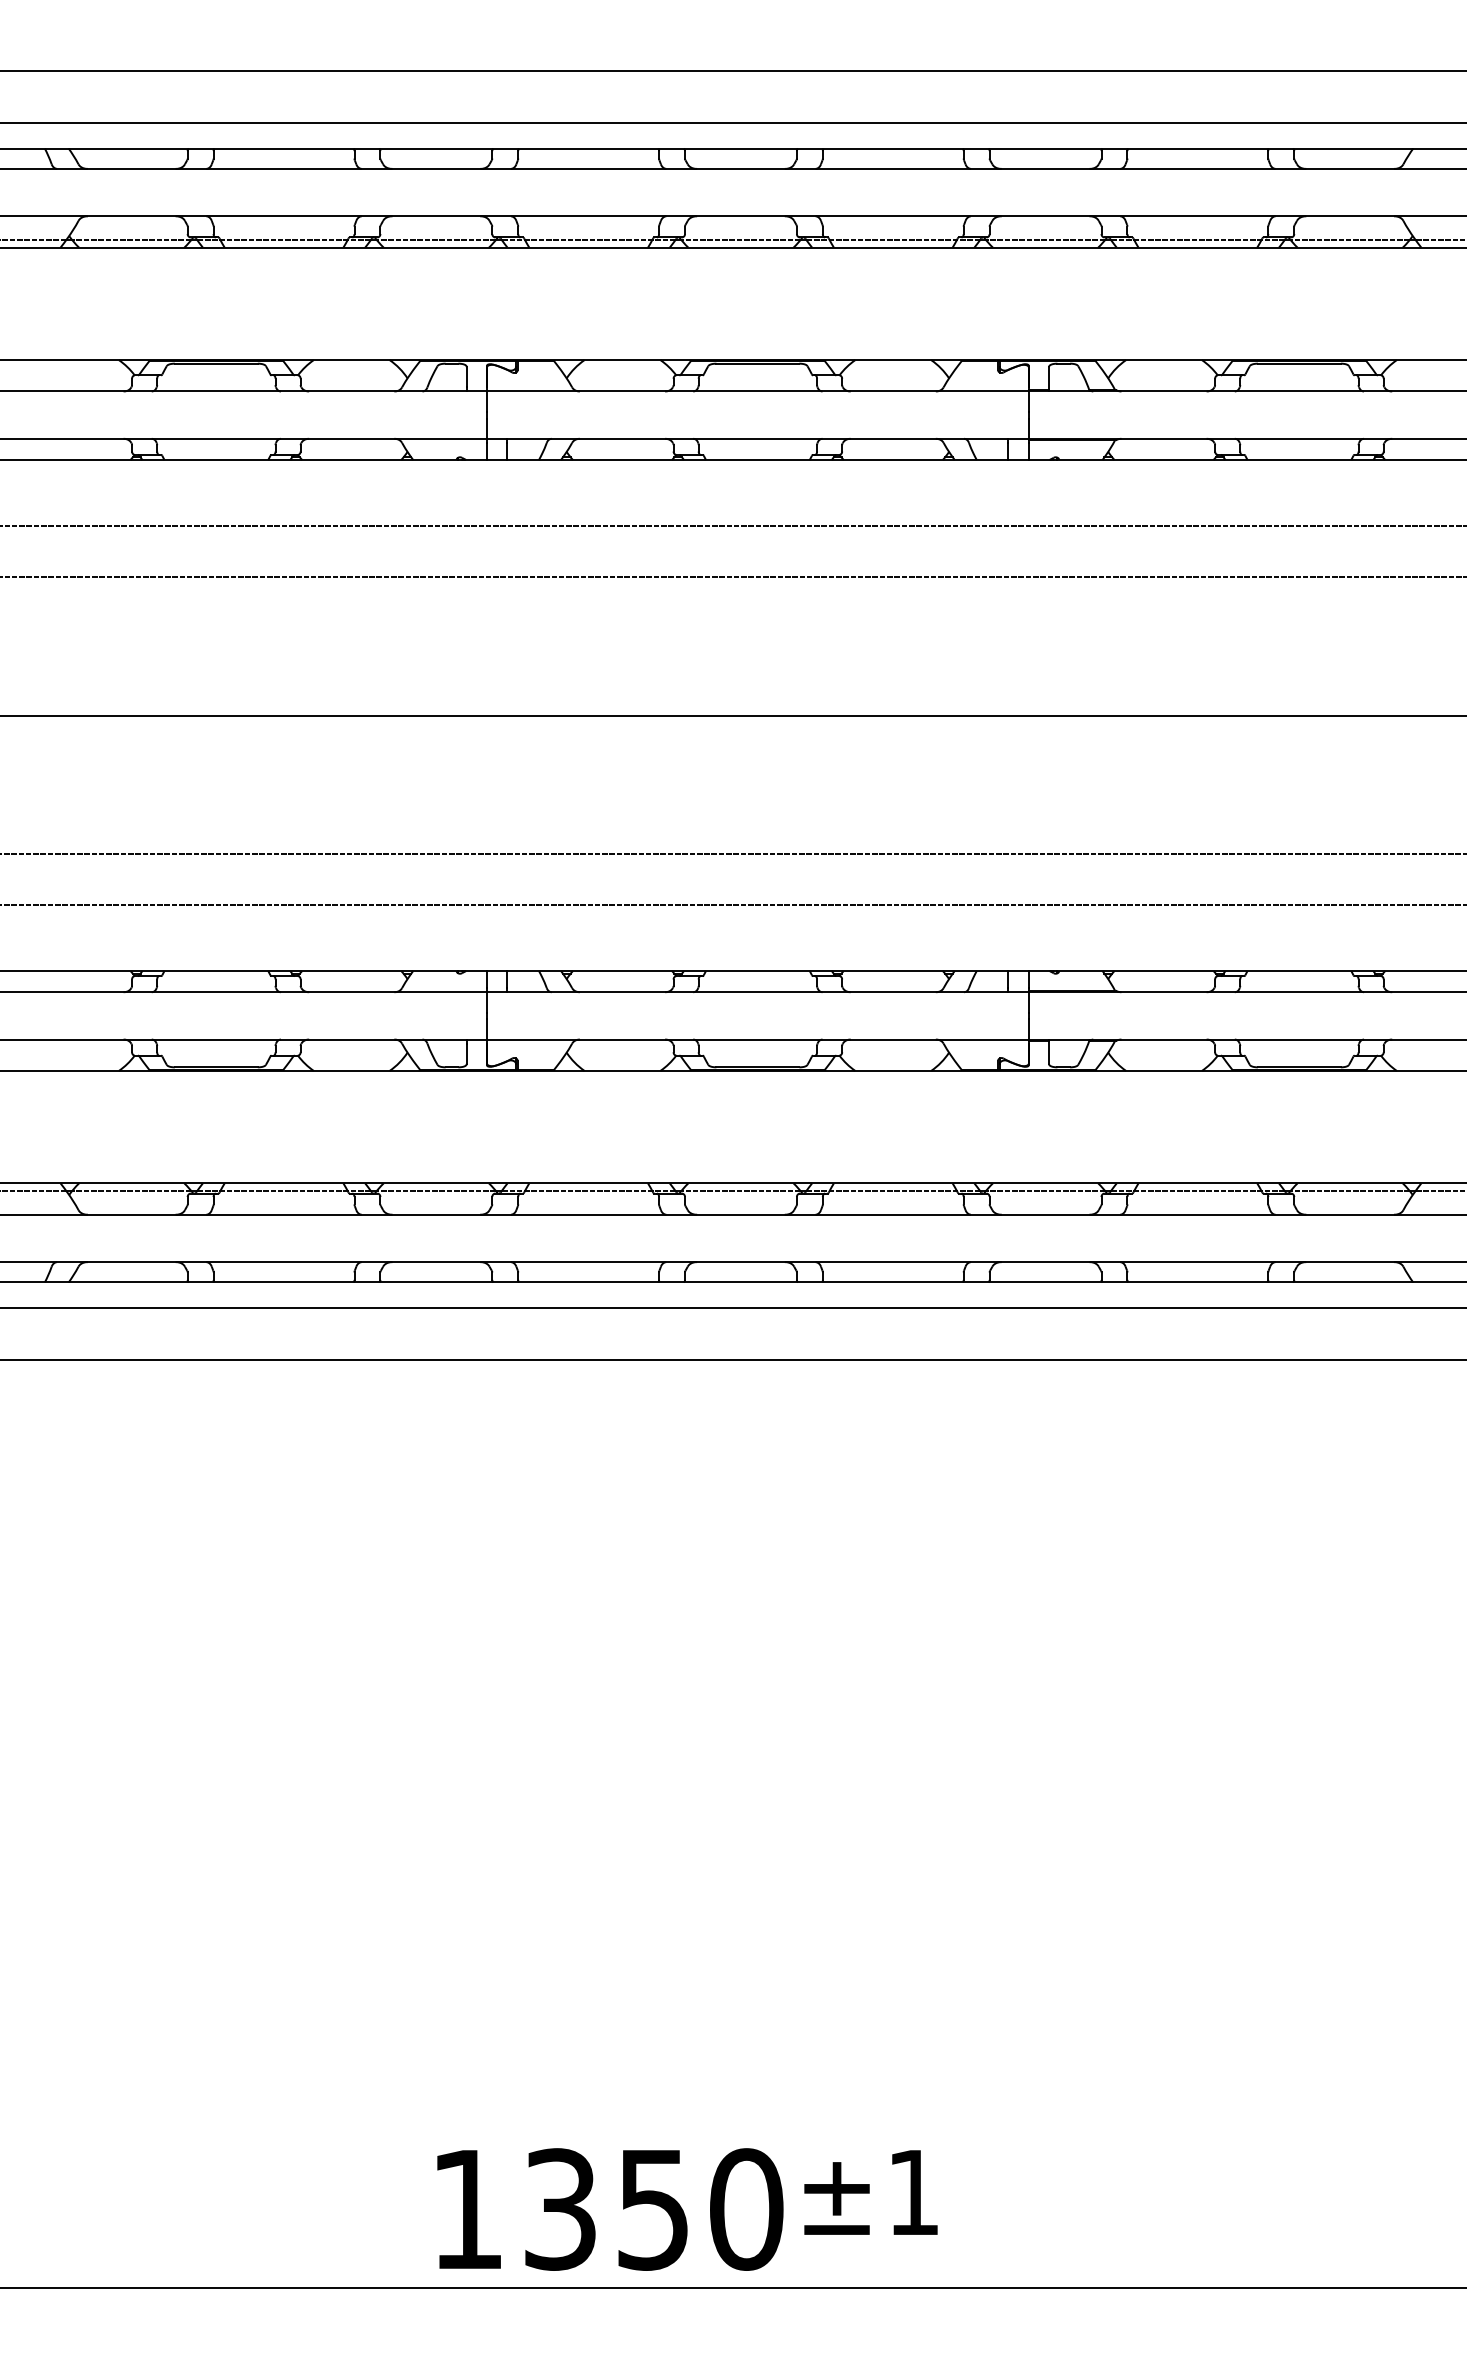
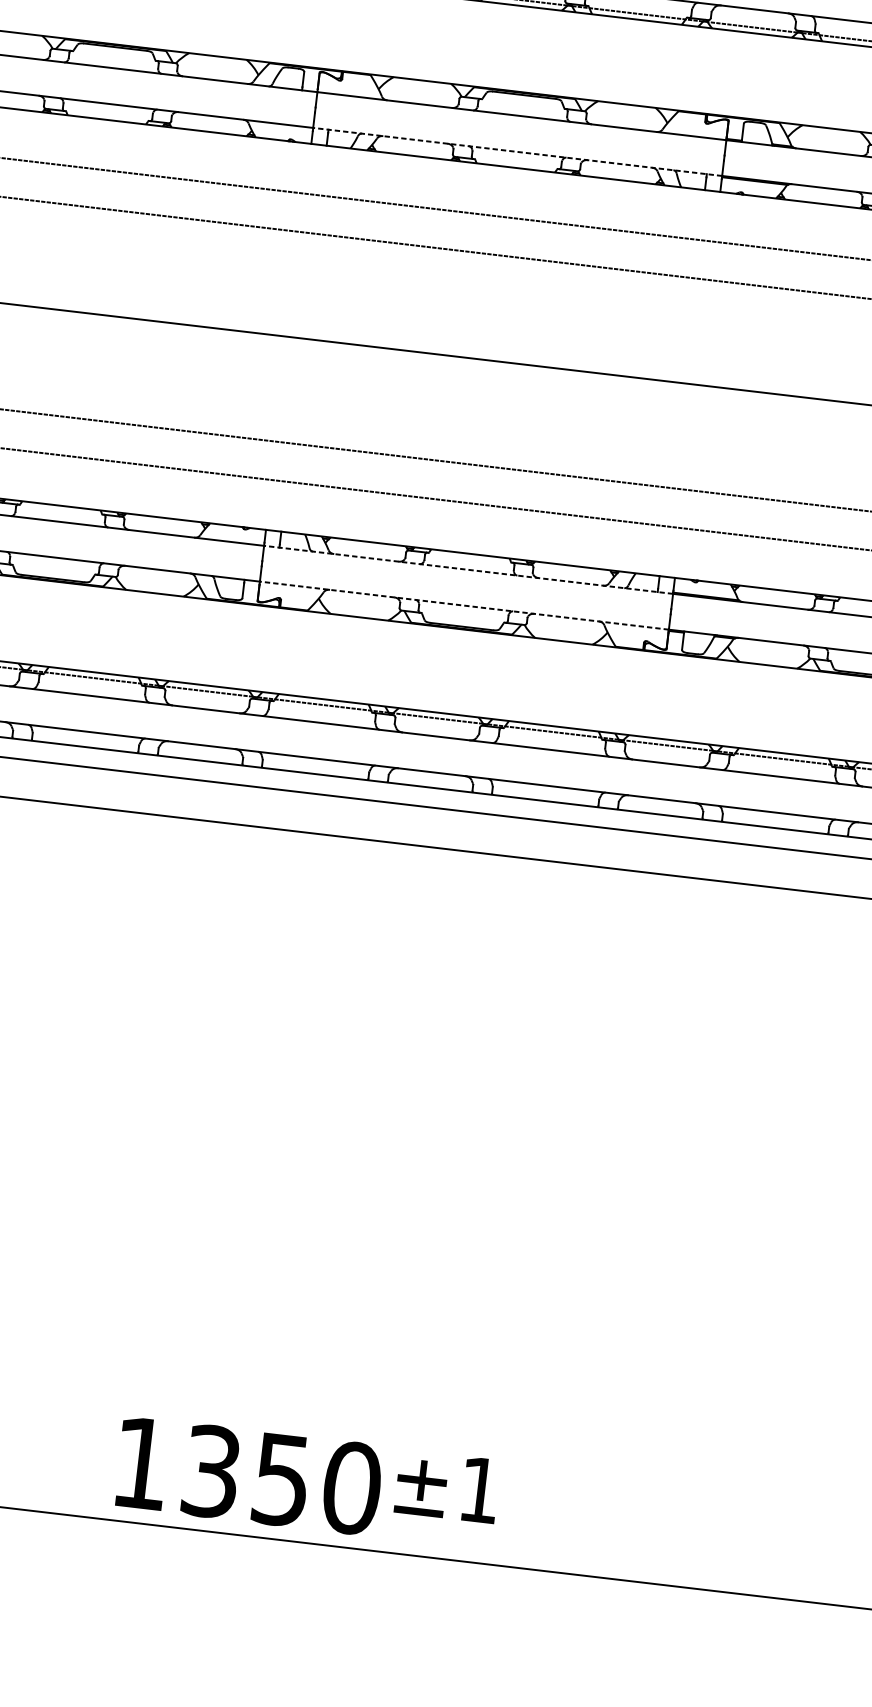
line: (757, 438) -> (517, 151), solid -> dashed
line: (757, 992) -> (468, 570), solid -> dashed
line: (757, 1039) -> (464, 605), solid -> dashed

